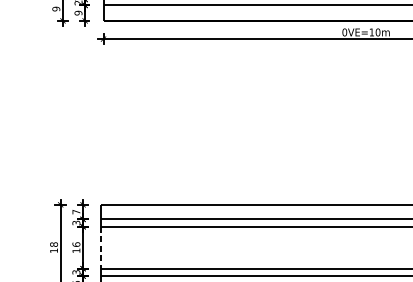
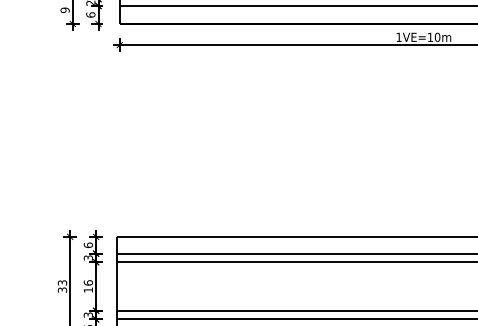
text: (78, 12) -> (90, 14), 9 -> 6
text: (344, 31) -> (398, 36), 0VE=10m -> 1VE=10m
text: (76, 212) -> (88, 245), 7 -> 6
text: (54, 247) -> (62, 286), 18 -> 33
line: (101, 248) -> (117, 287), dashed -> solid

